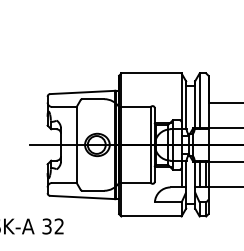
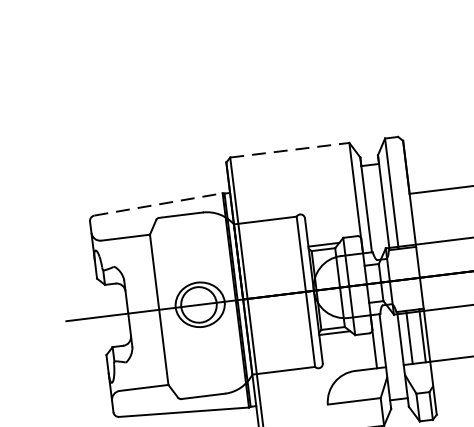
line: (151, 73) -> (289, 150), solid -> dashed
line: (82, 92) -> (157, 204), solid -> dashed

